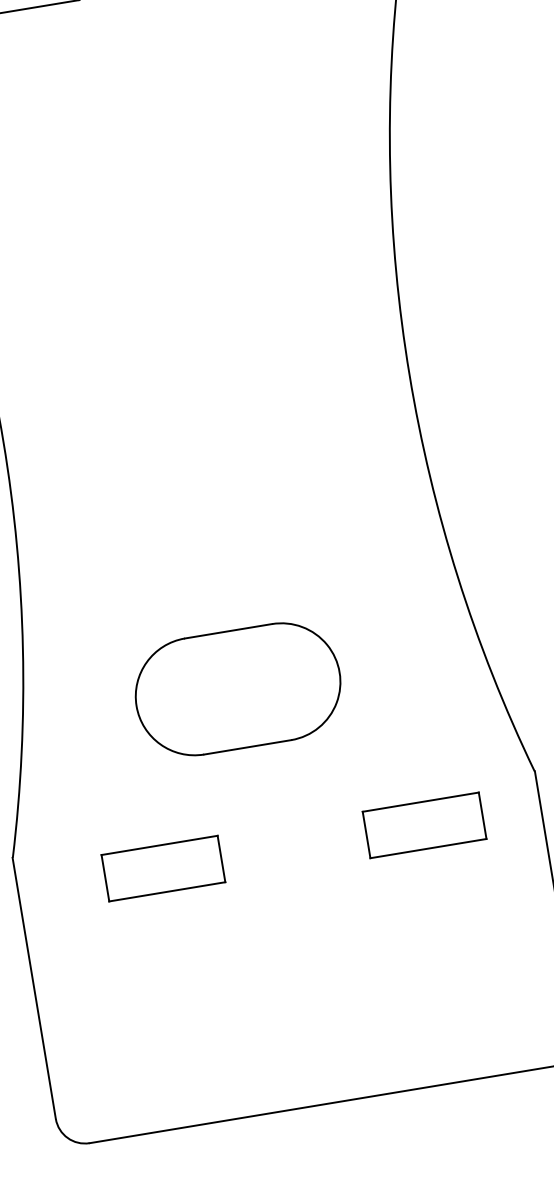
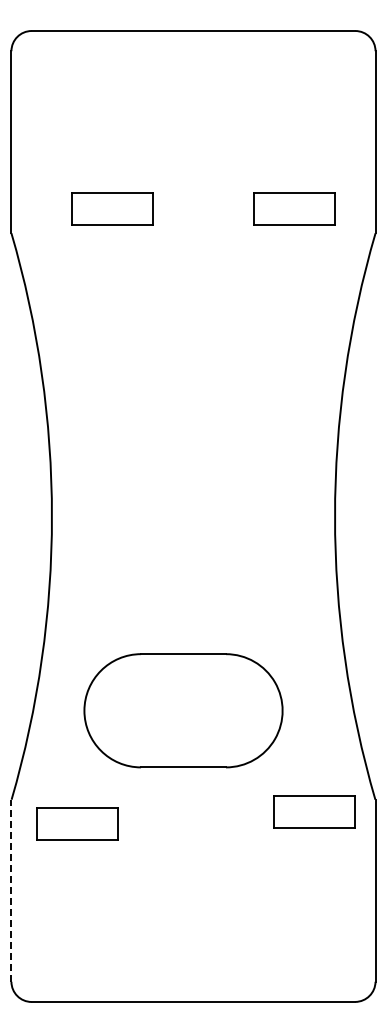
part: (236, 689) -> (182, 710), size x1.4
part: (424, 824) -> (314, 811), moved
part: (163, 867) -> (77, 823), moved
line: (34, 988) -> (11, 890), solid -> dashed

